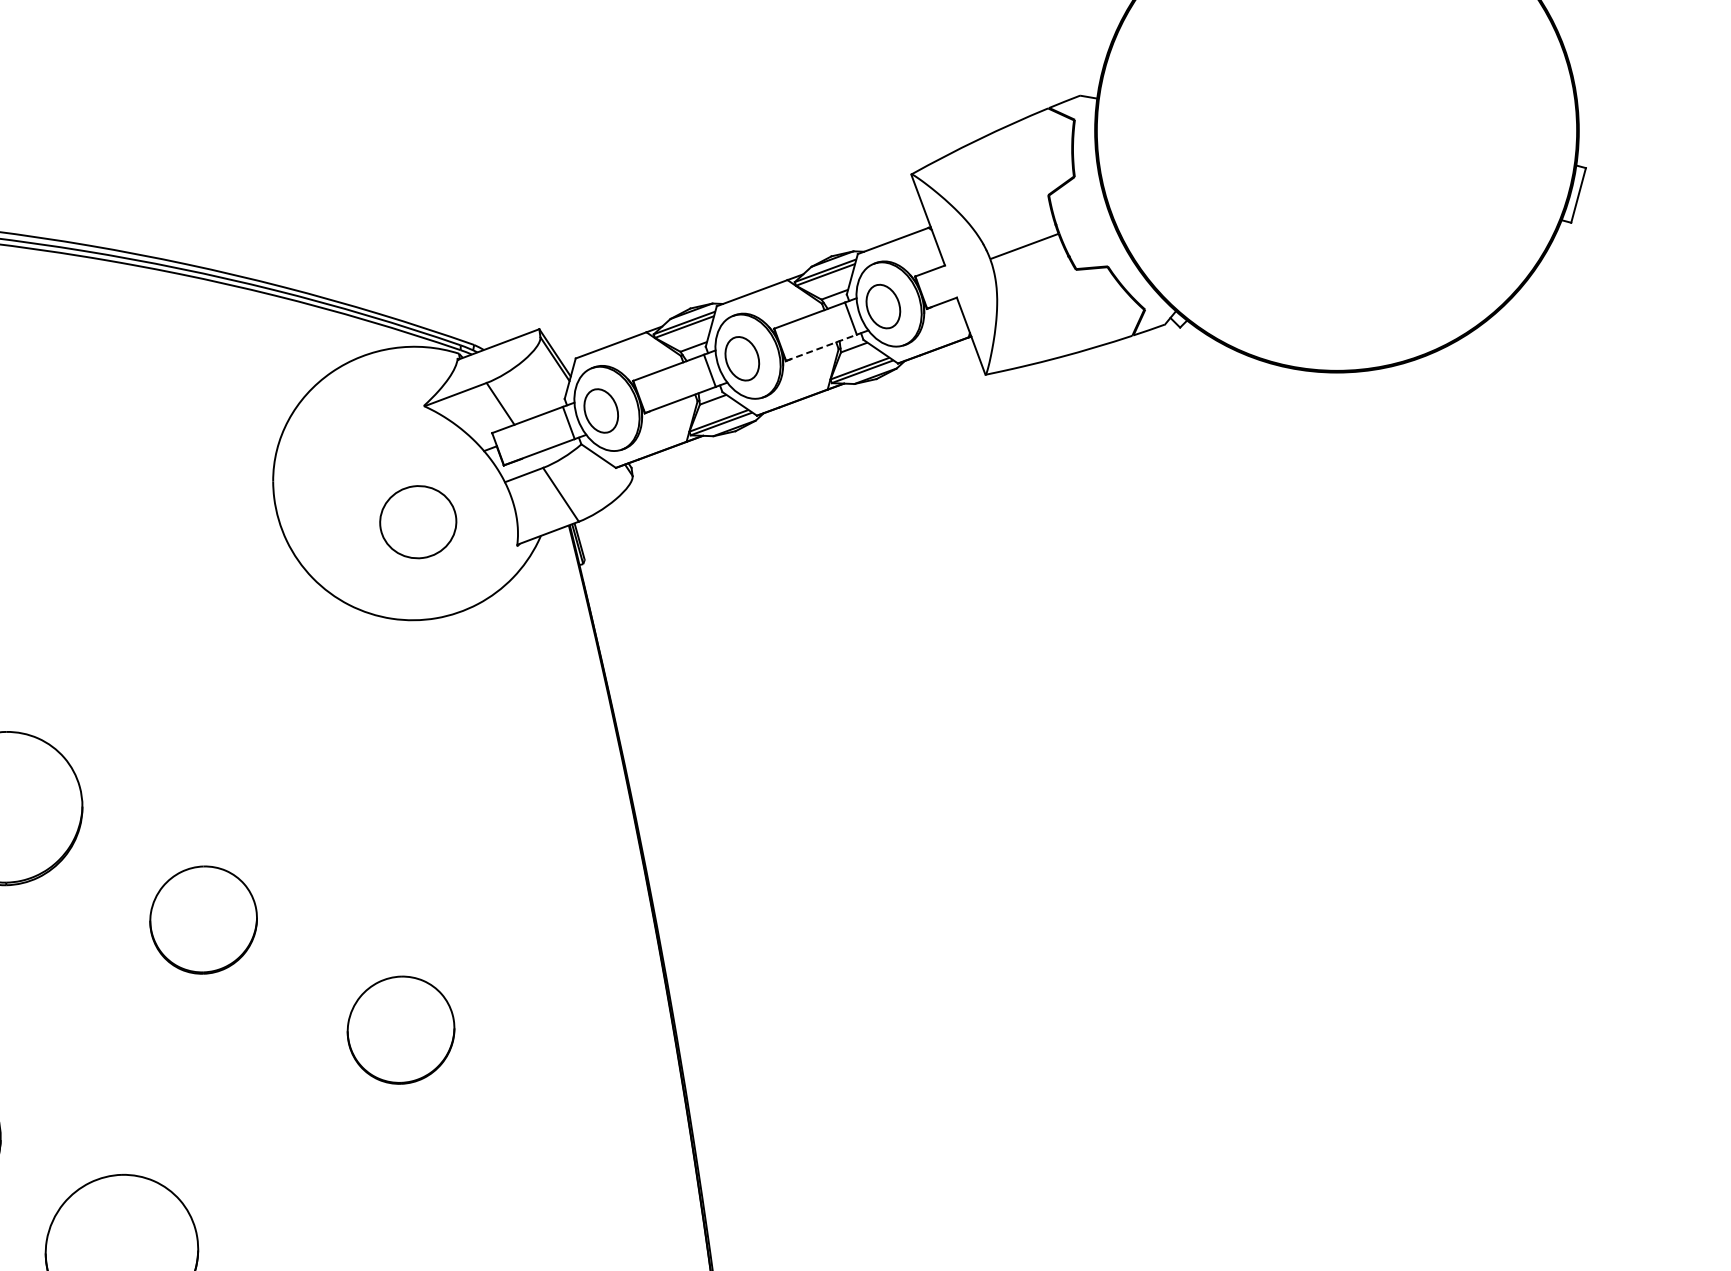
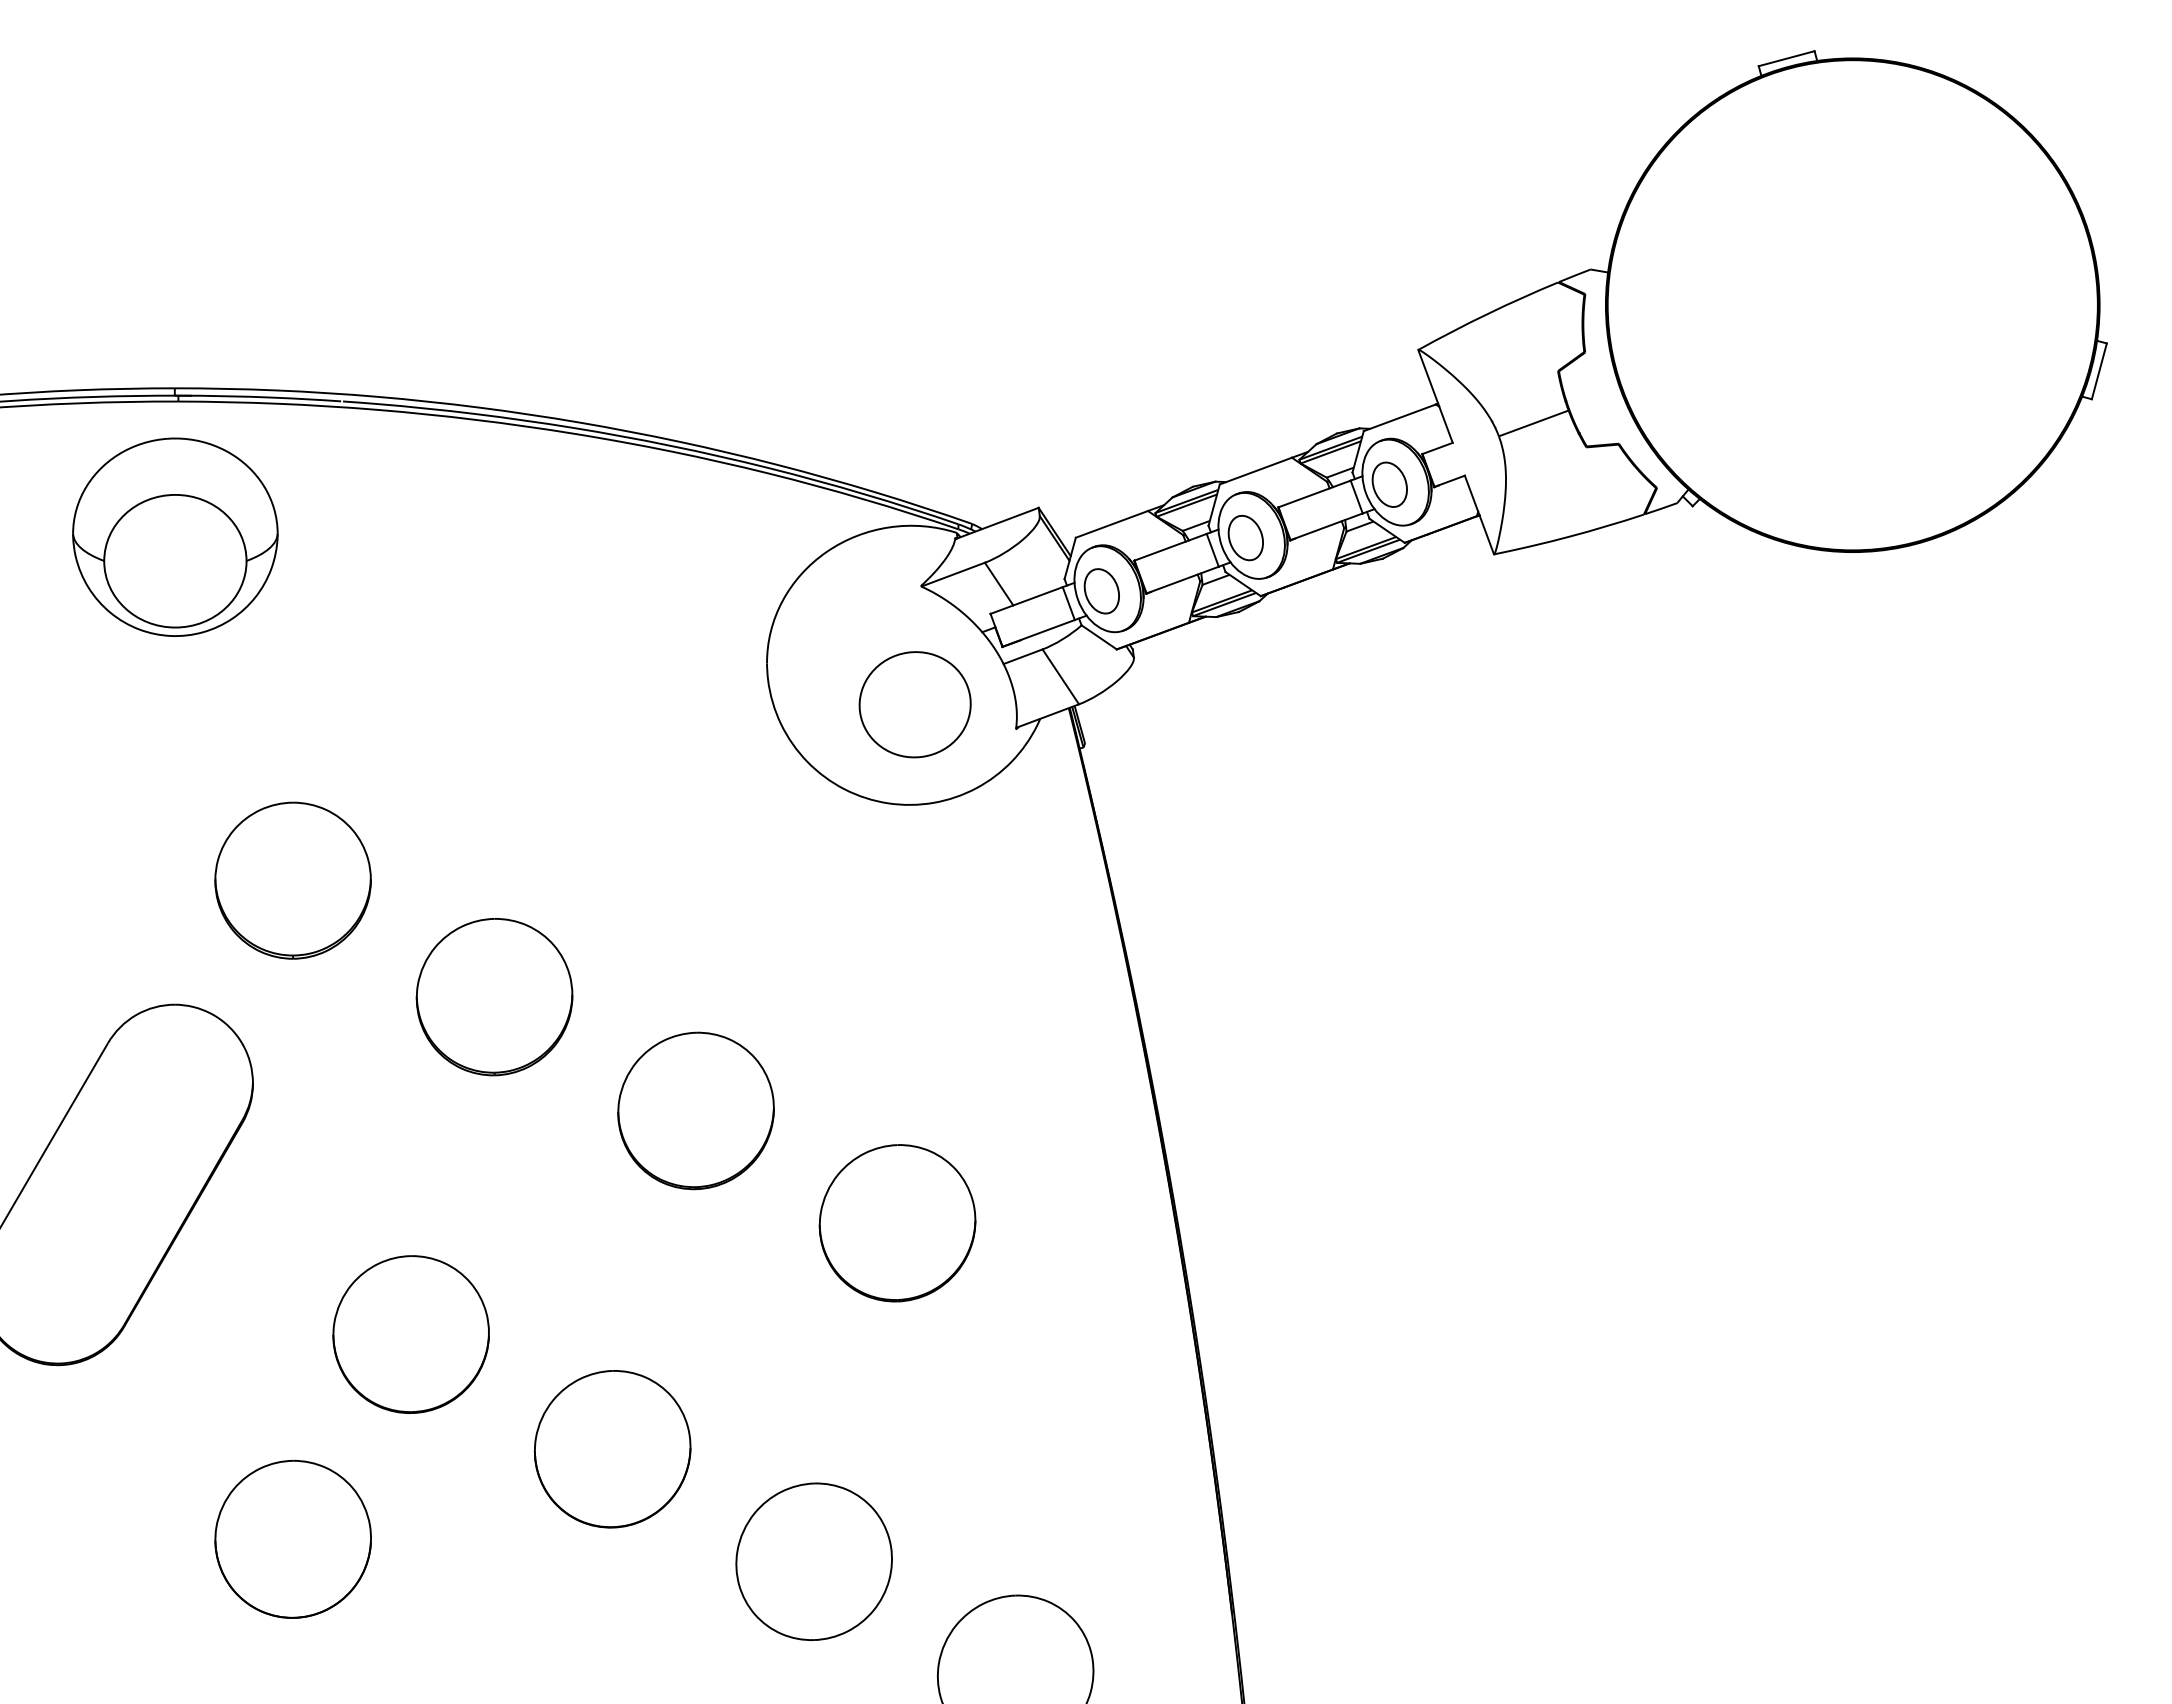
line: (822, 347) -> (1327, 526), dashed -> solid
part: (417, 521) -> (914, 704), size x1.43
part: (203, 919) -> (695, 1110), size x1.43
part: (401, 1030) -> (897, 1223), size x1.43

